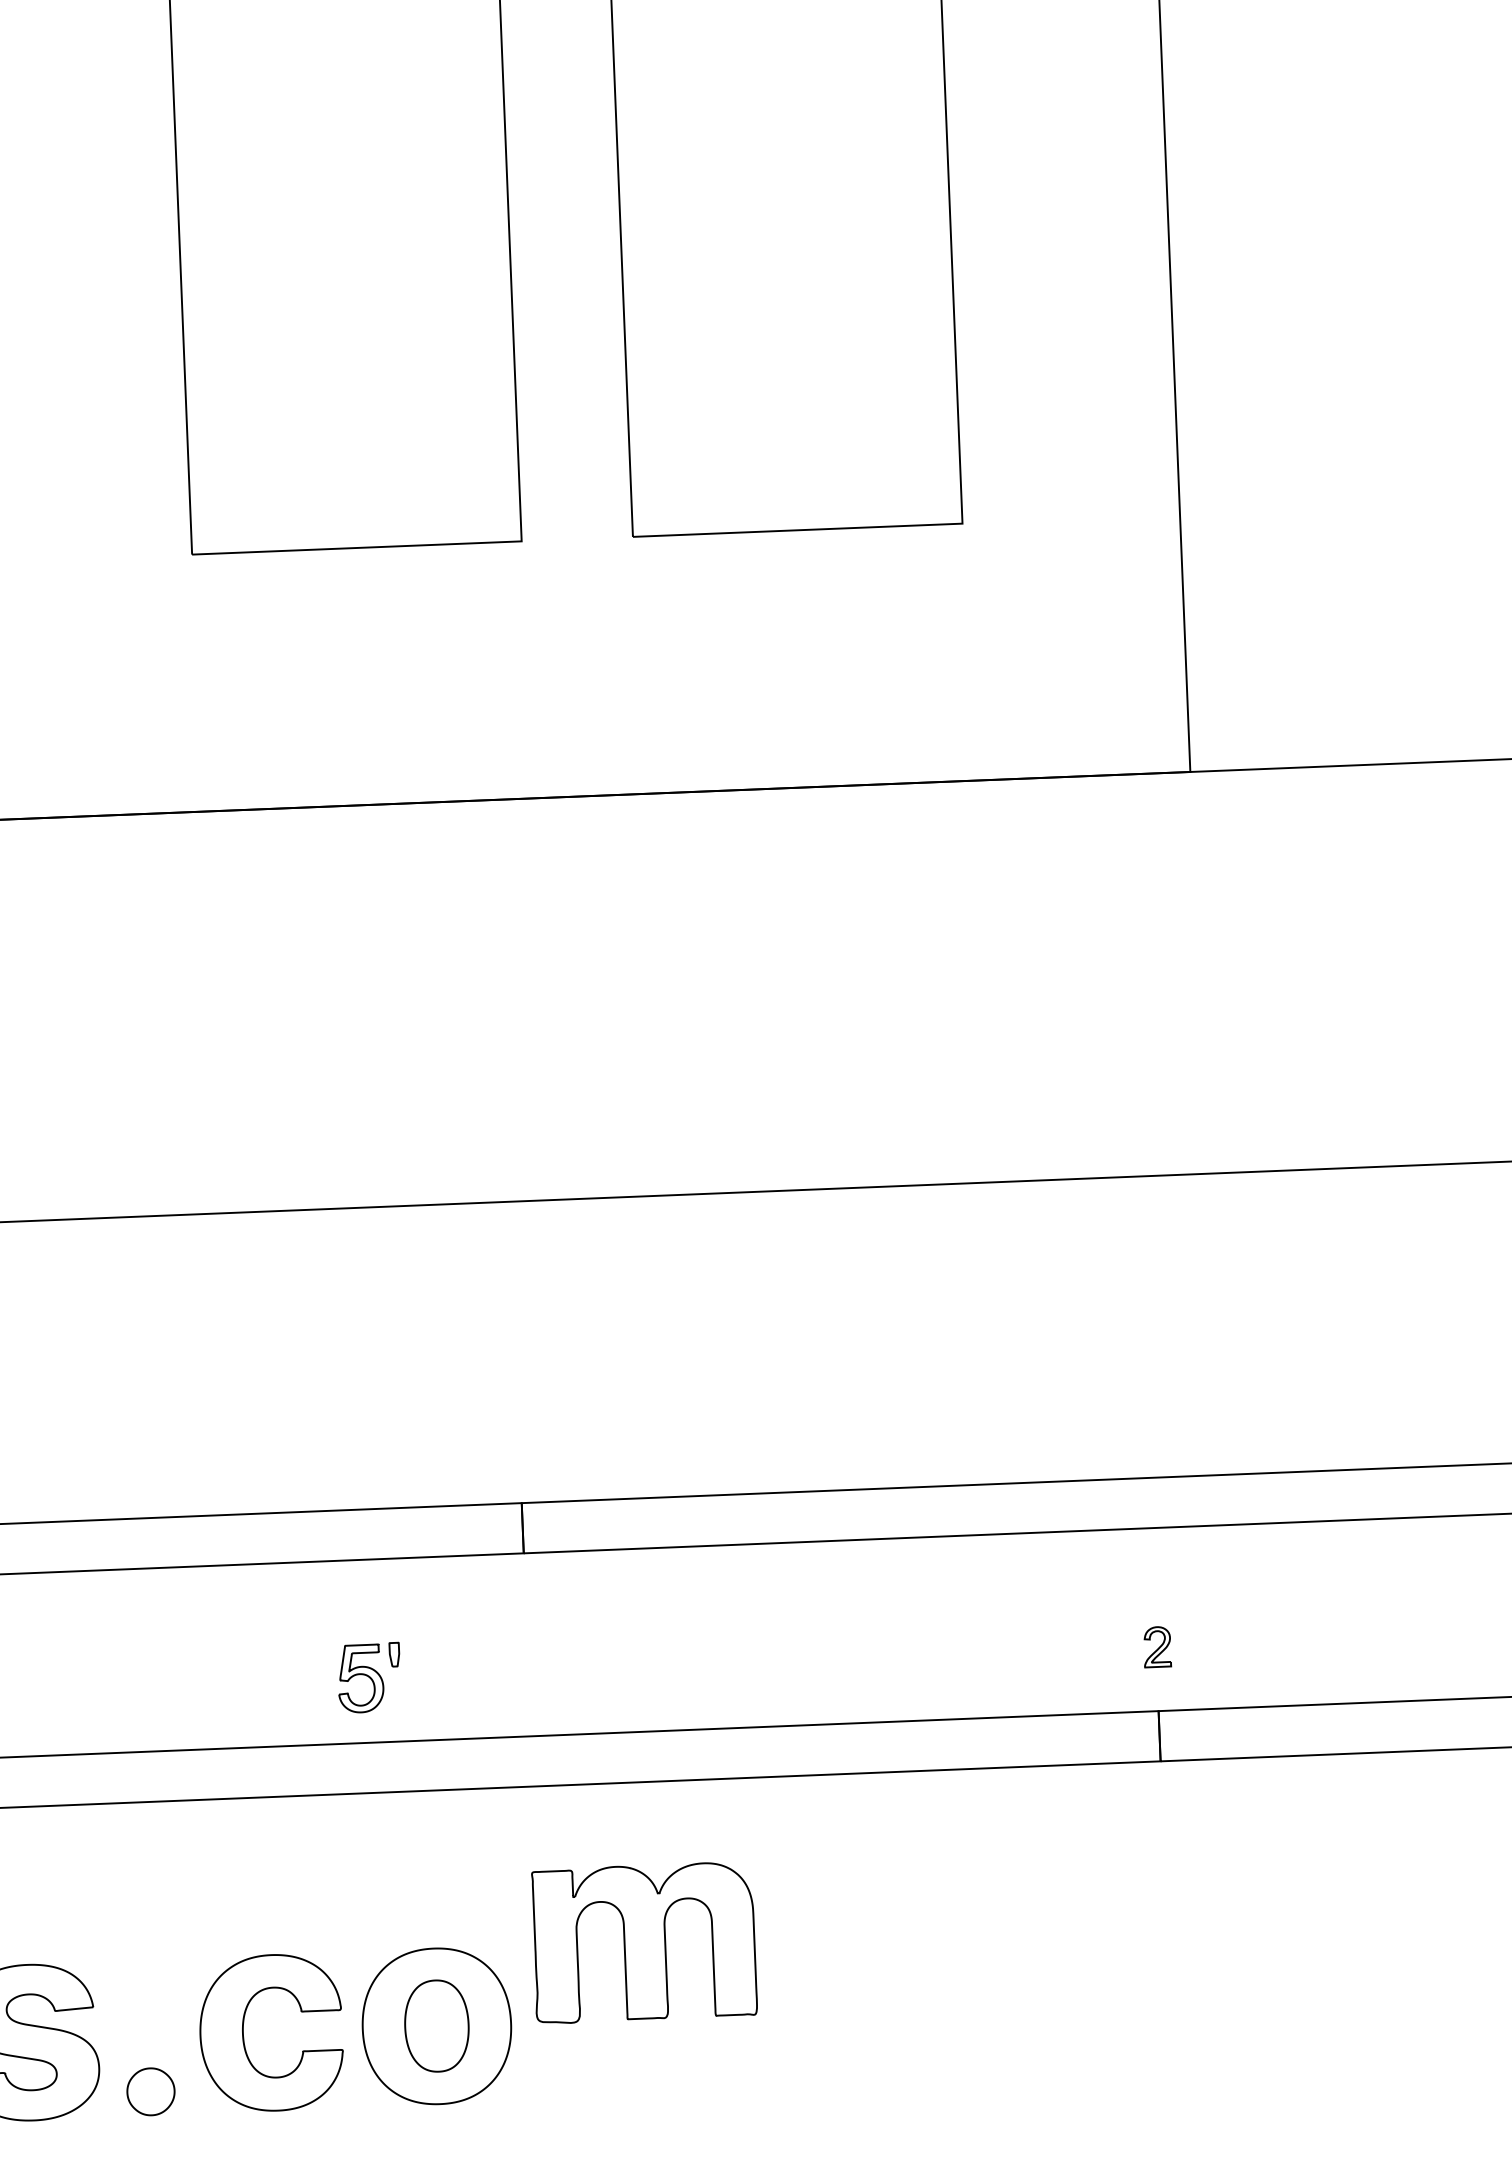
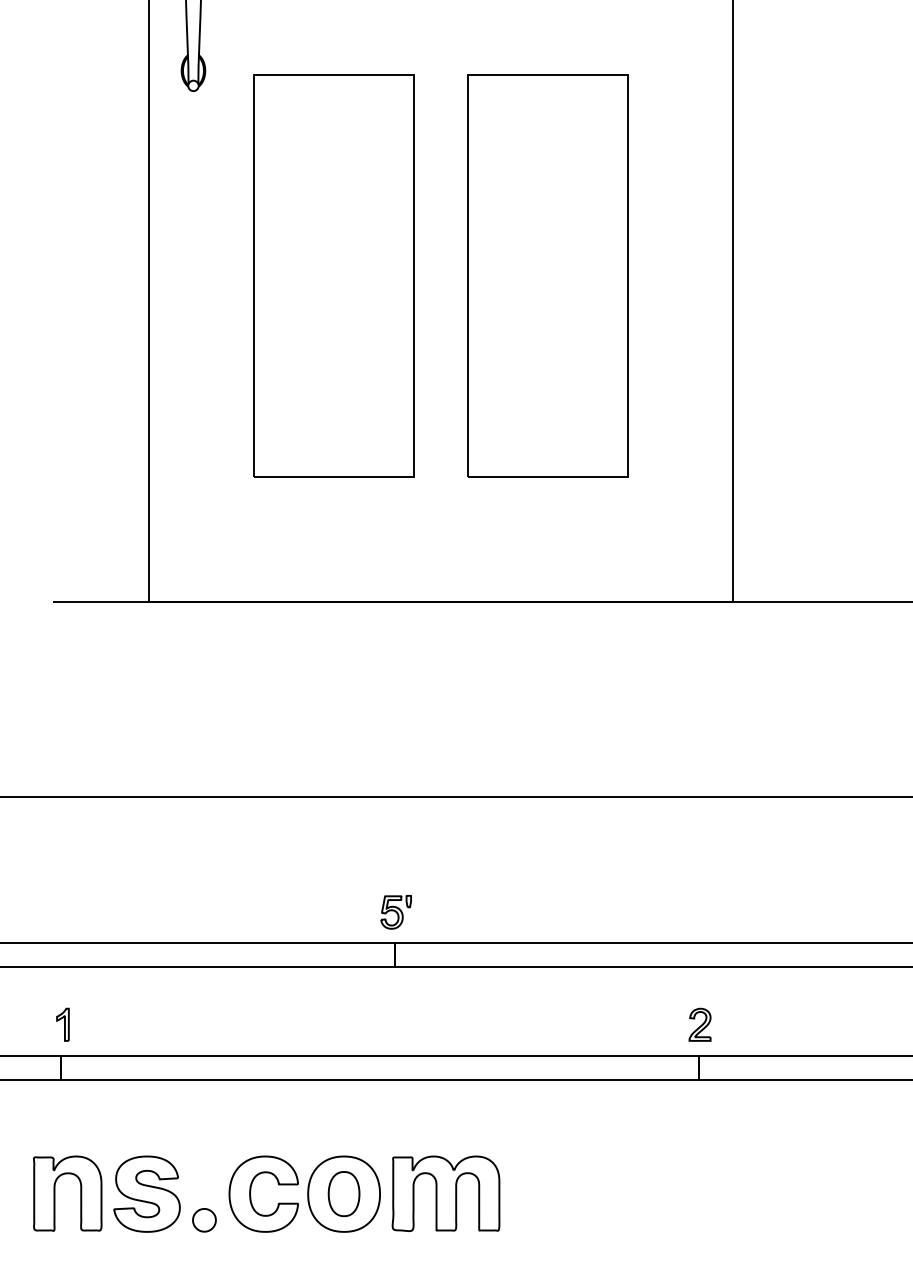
part: (1156, 1646) -> (699, 1024), size x1.67
part: (367, 1678) -> (395, 912), moved
part: (643, 1942) -> (445, 1193), moved

